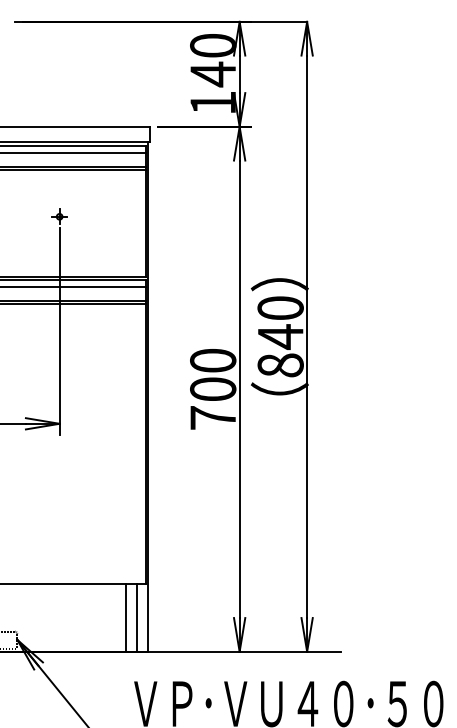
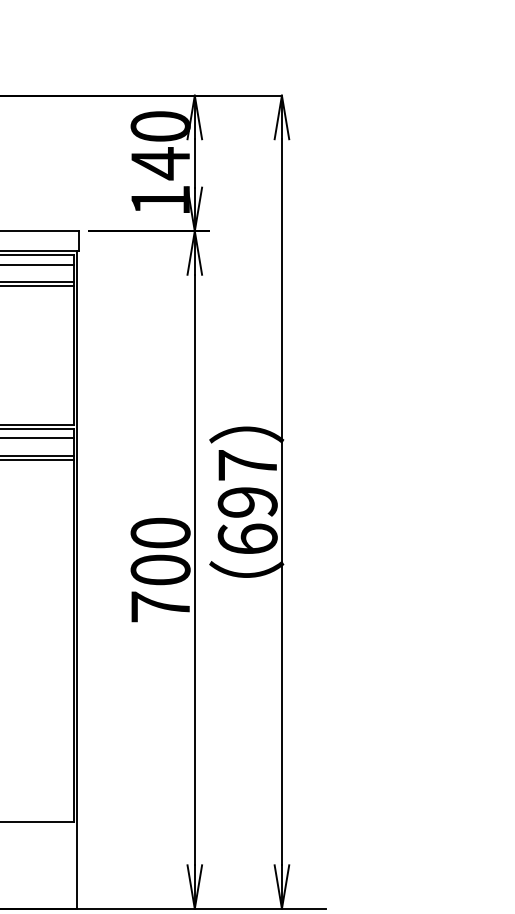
text: (280, 336) -> (247, 501), 840 -> 697
line: (125, 617) -> (47, 864), removed
line: (136, 617) -> (61, 864), removed

